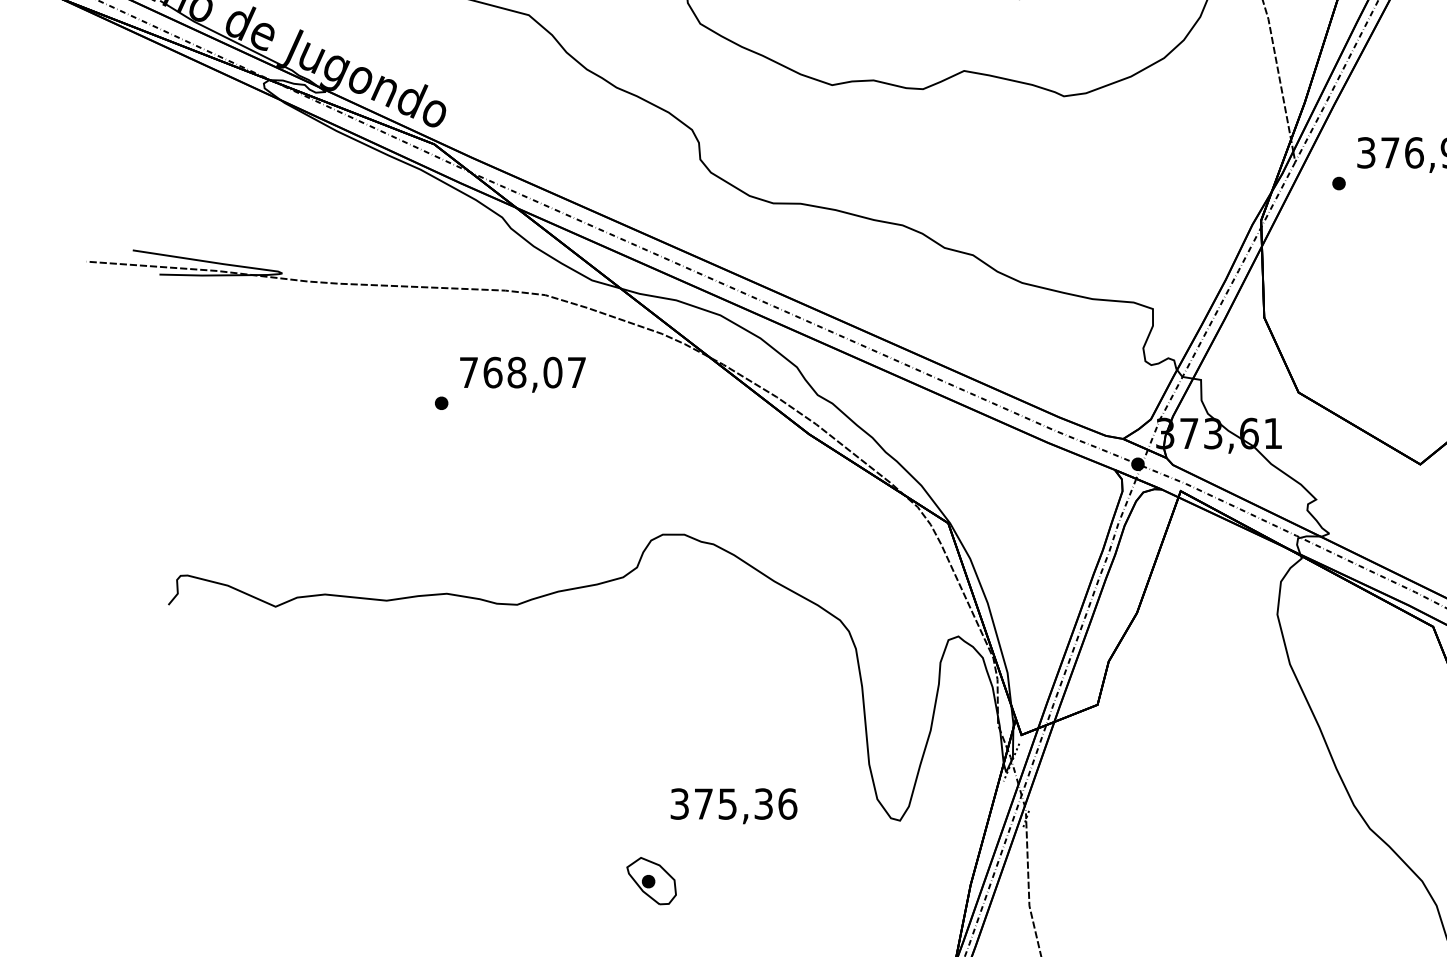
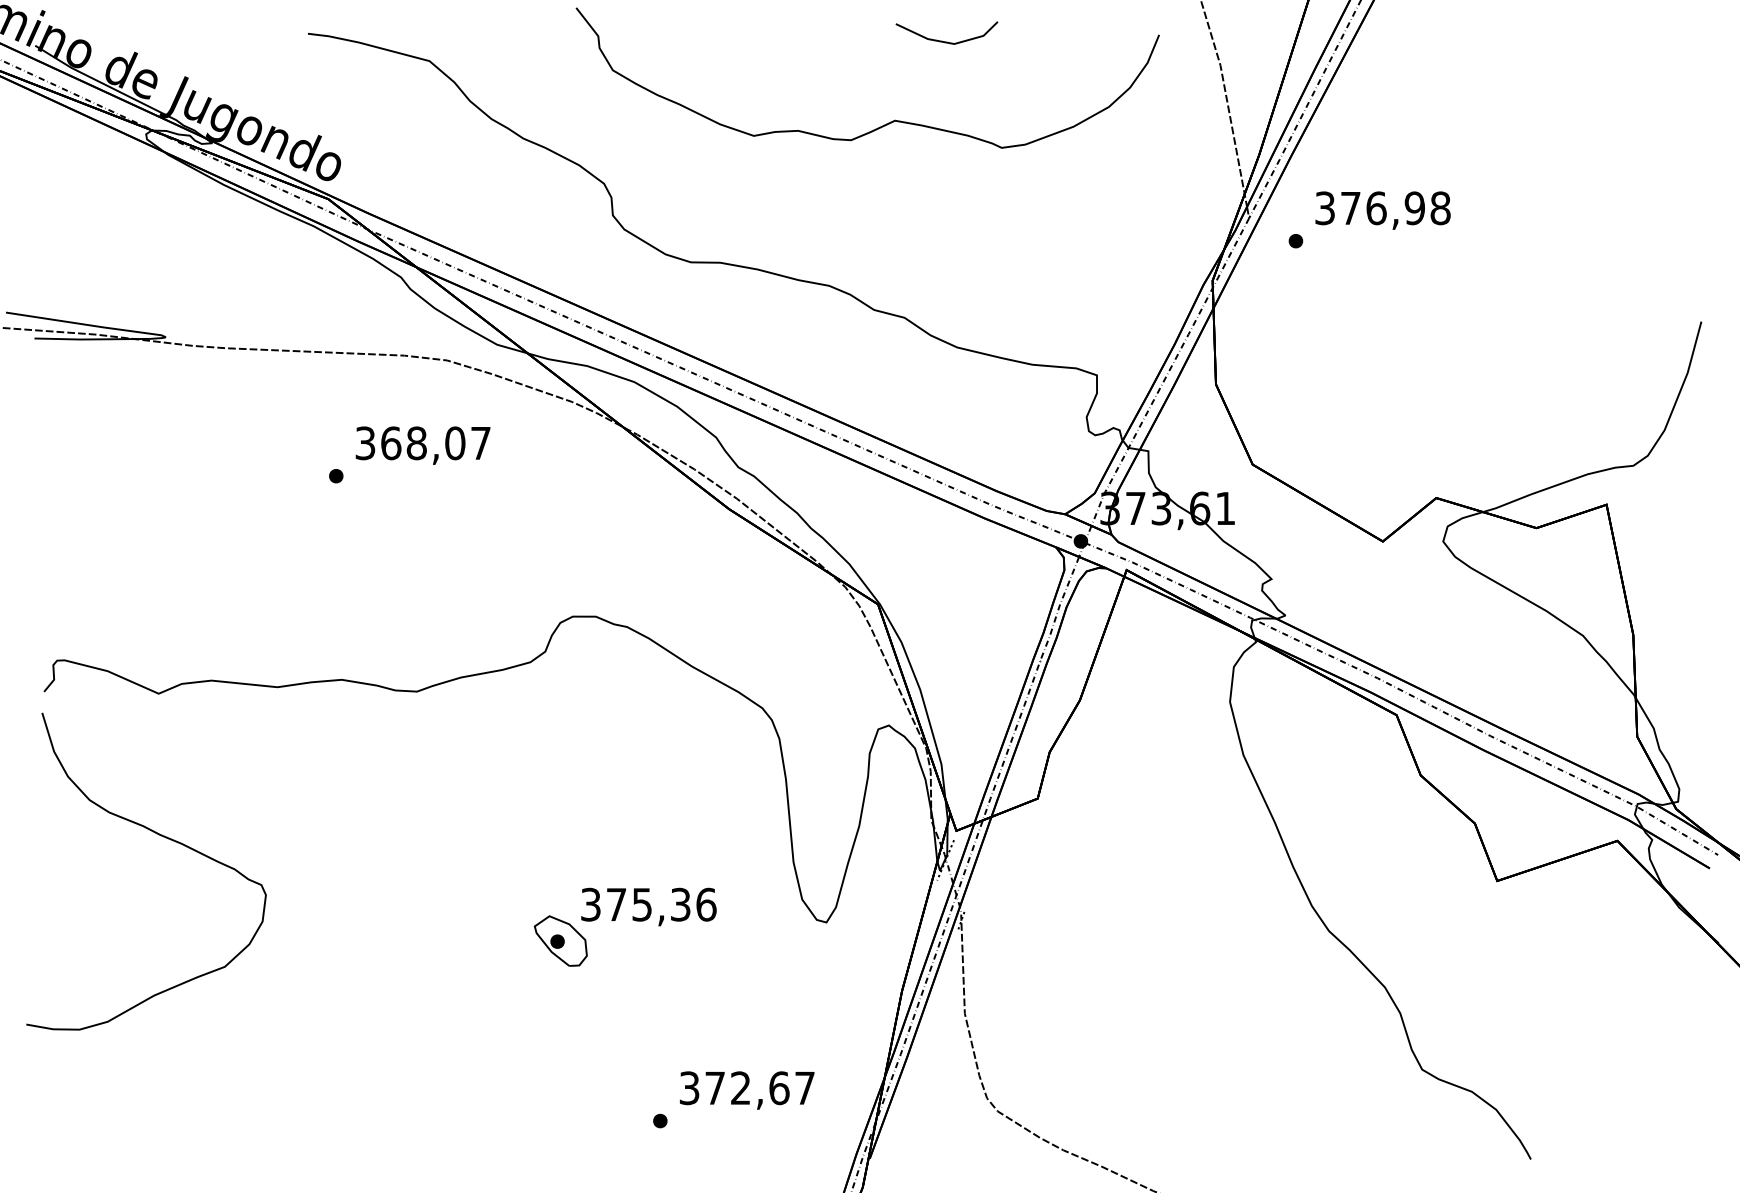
text: (468, 372) -> (365, 443), 768,07 -> 368,07
curve: (275, 739) -> (158, 835), added
part: (651, 880) -> (560, 940), moved

